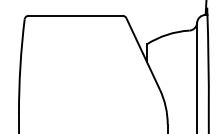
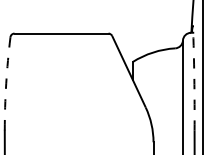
arc: (208, 60) -> (194, 78), solid -> dashed
arc: (20, 65) -> (6, 83), solid -> dashed

